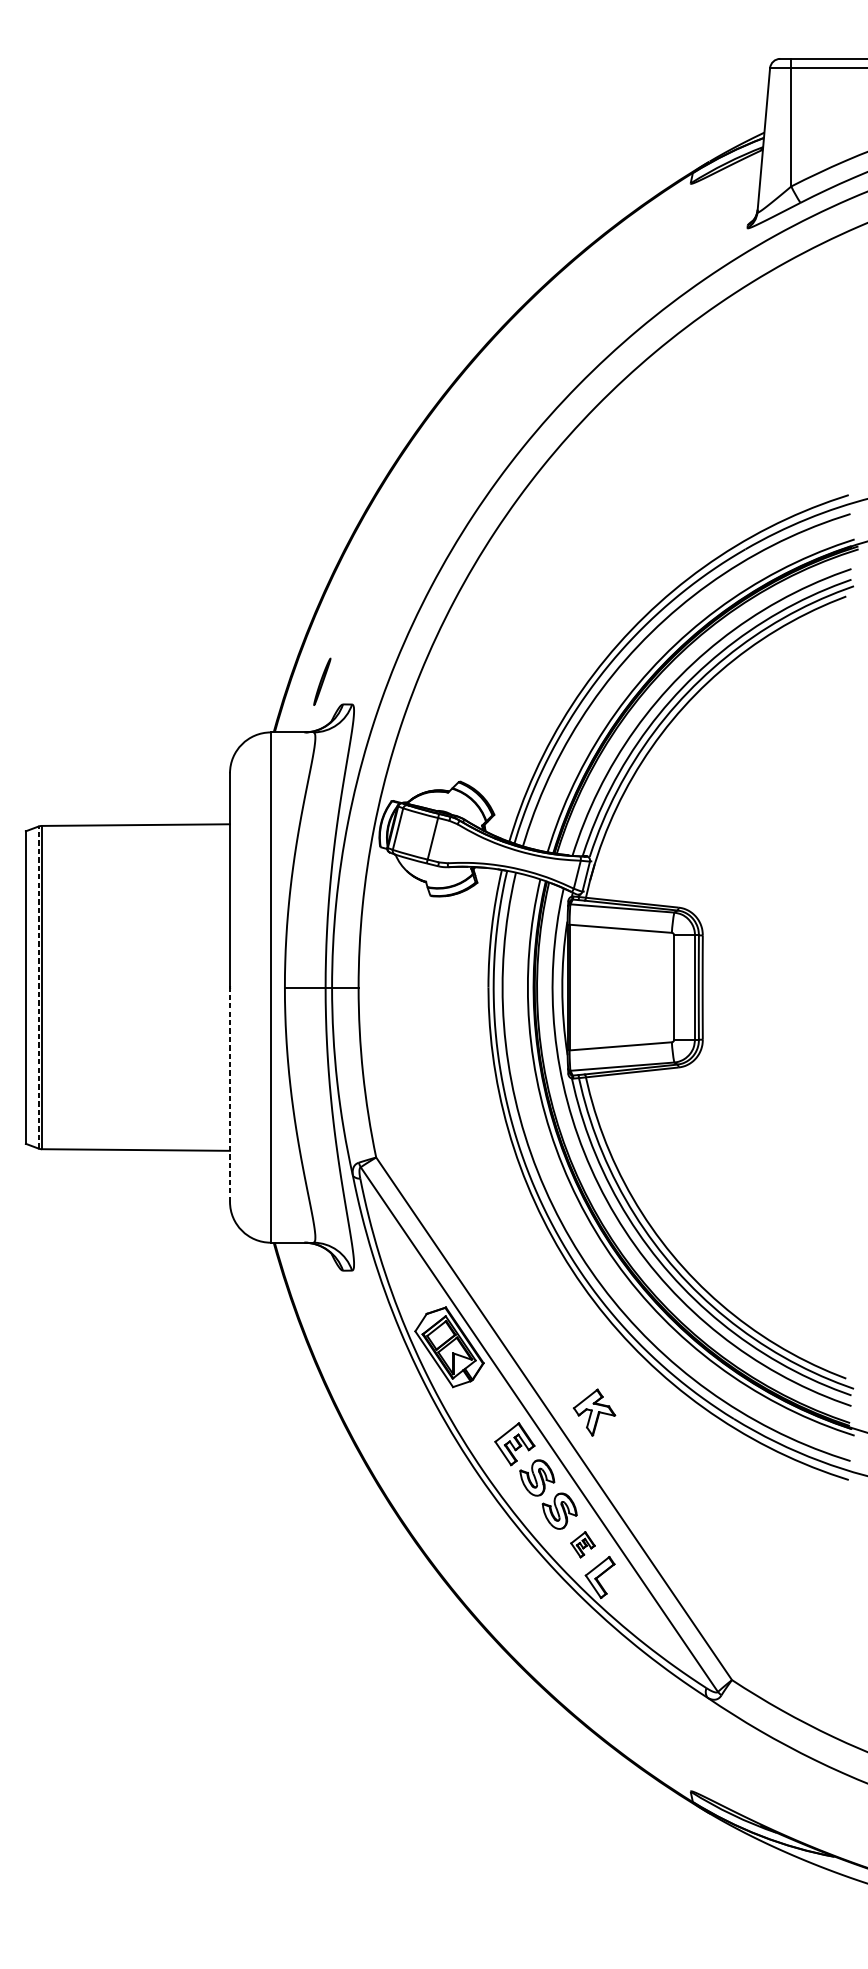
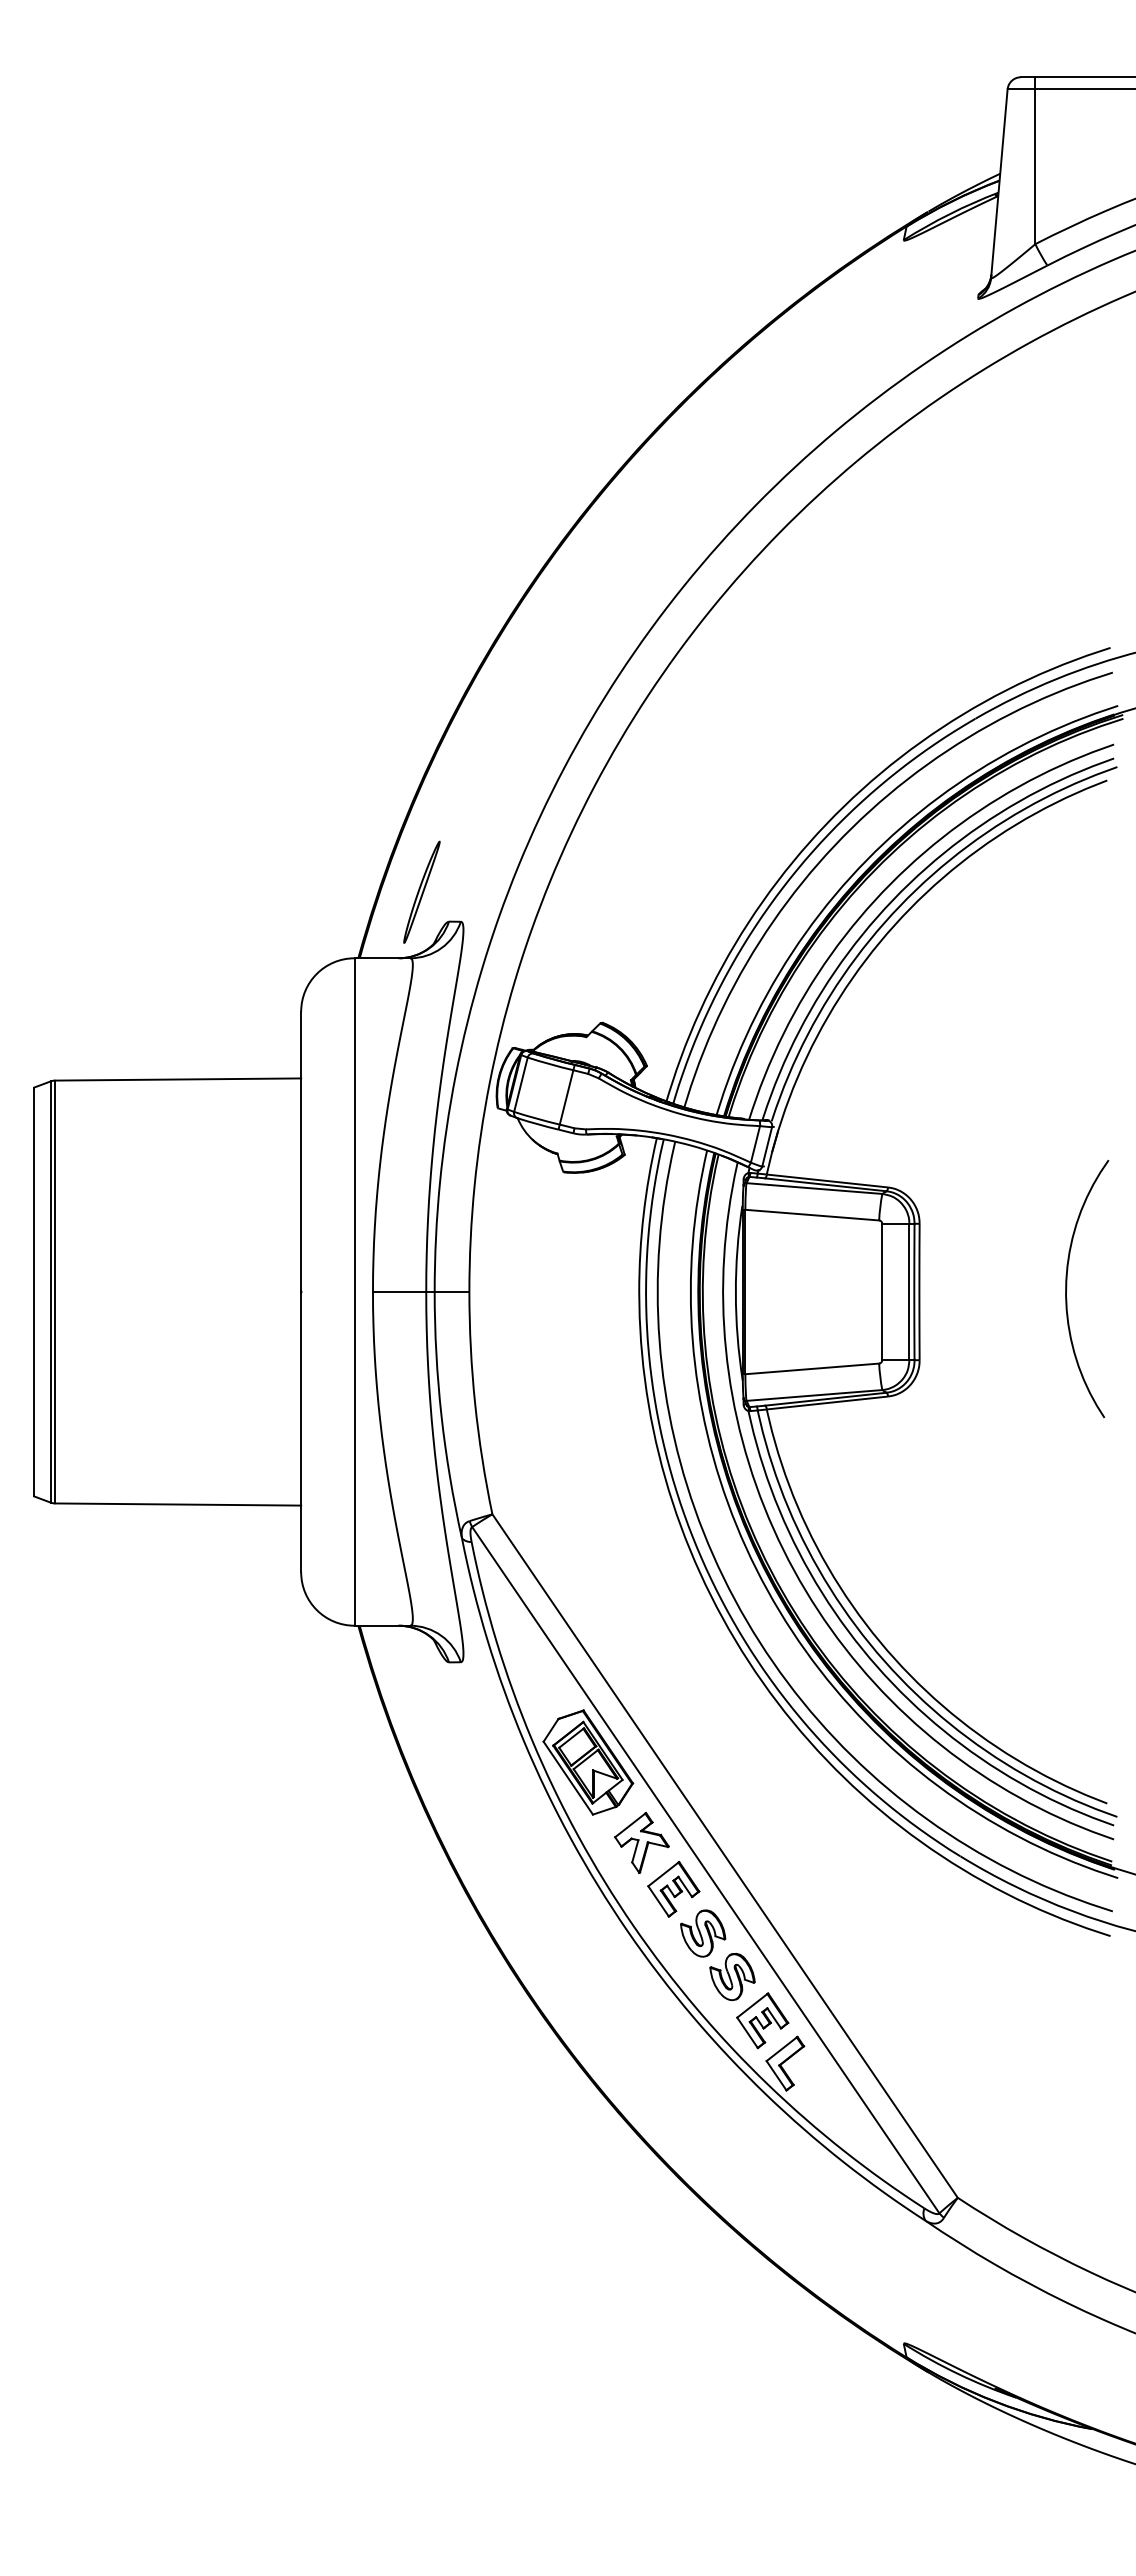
part: (322, 681) -> (421, 891), size x1.67
curve: (815, 984) -> (1067, 1288), added
line: (38, 987) -> (50, 1292), dashed -> solid
line: (230, 1094) -> (301, 1432), dashed -> solid
part: (594, 1412) -> (641, 1842), moved
part: (582, 1544) -> (762, 2020), size x1.67

